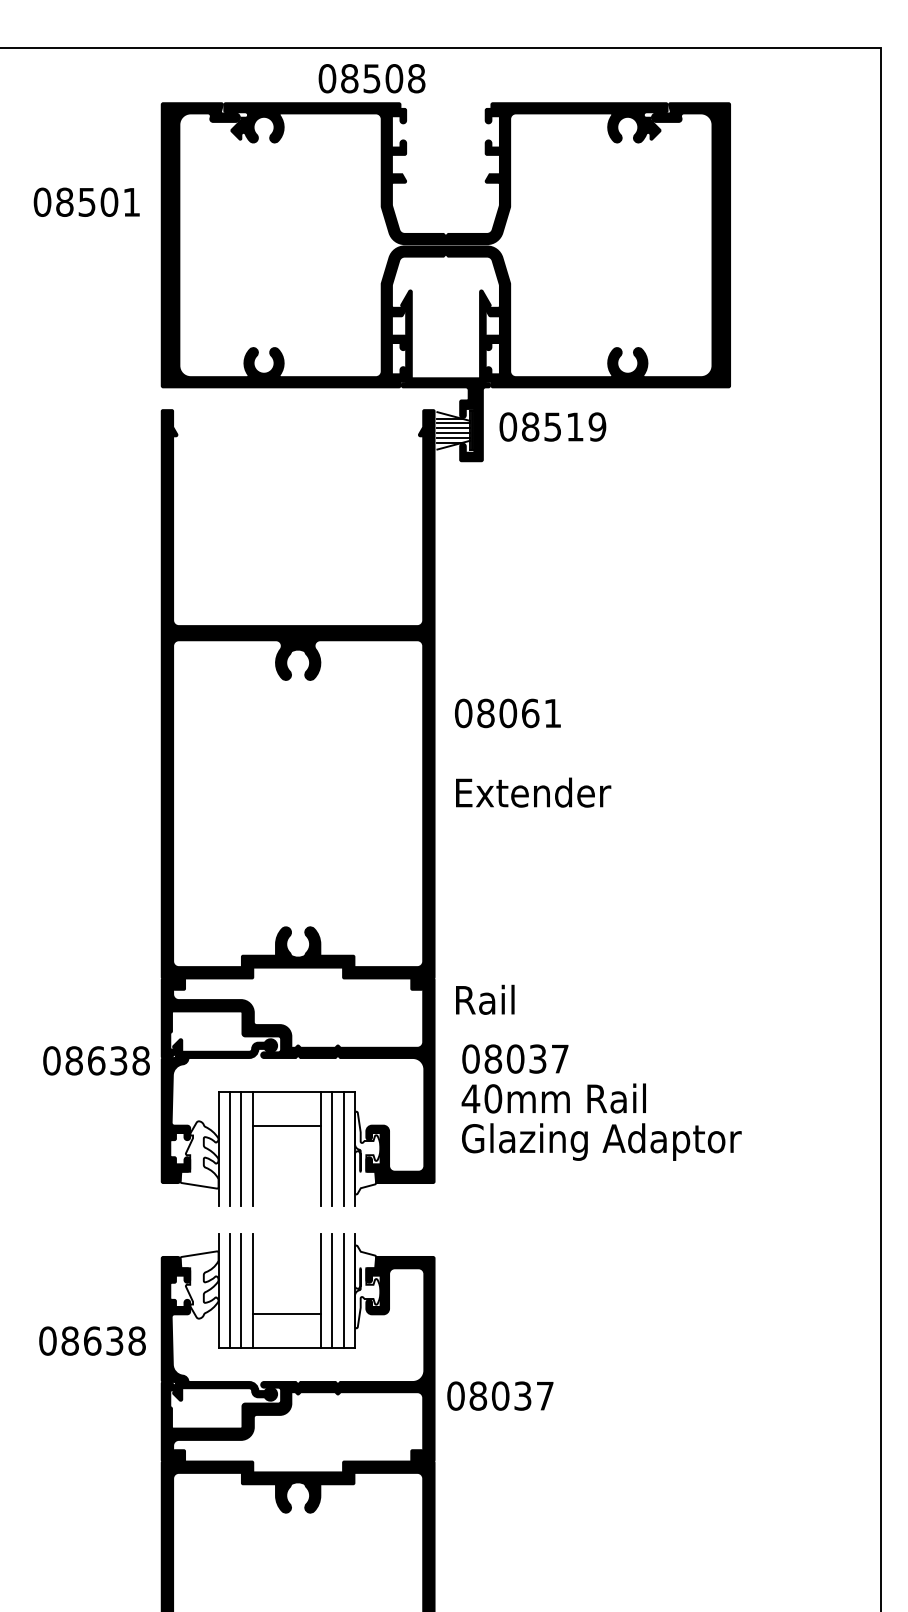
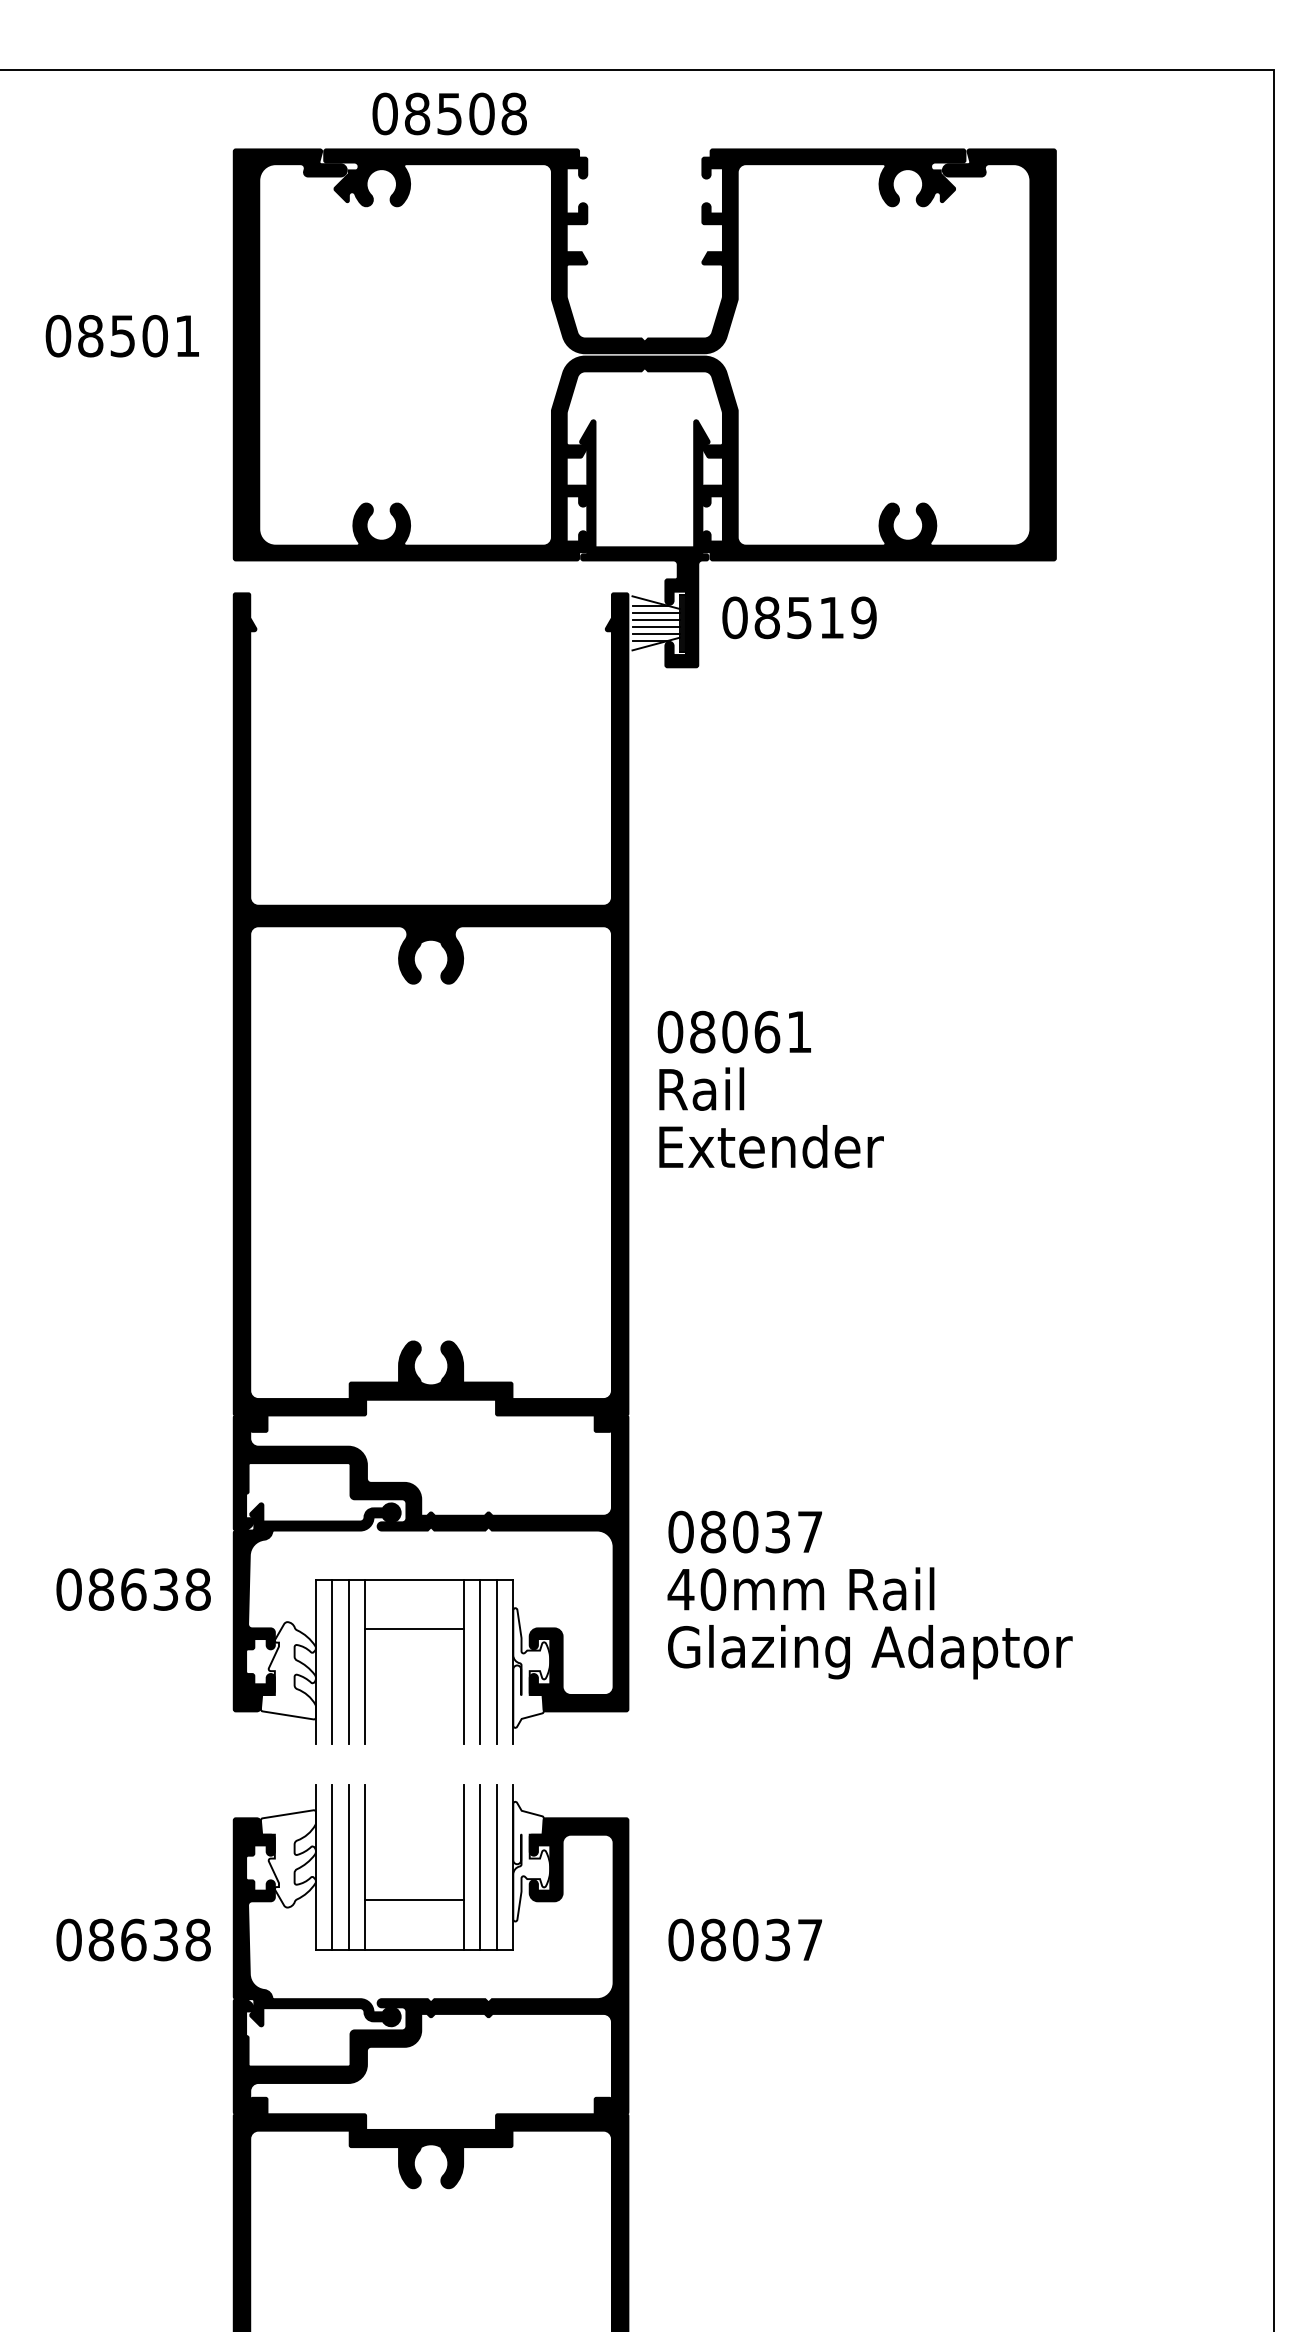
text: (371, 78) -> (448, 113), moved
text: (86, 201) -> (122, 334), moved
text: (485, 999) -> (702, 1088), moved
text: (96, 1060) -> (133, 1589), moved
text: (500, 1395) -> (745, 1939), moved

